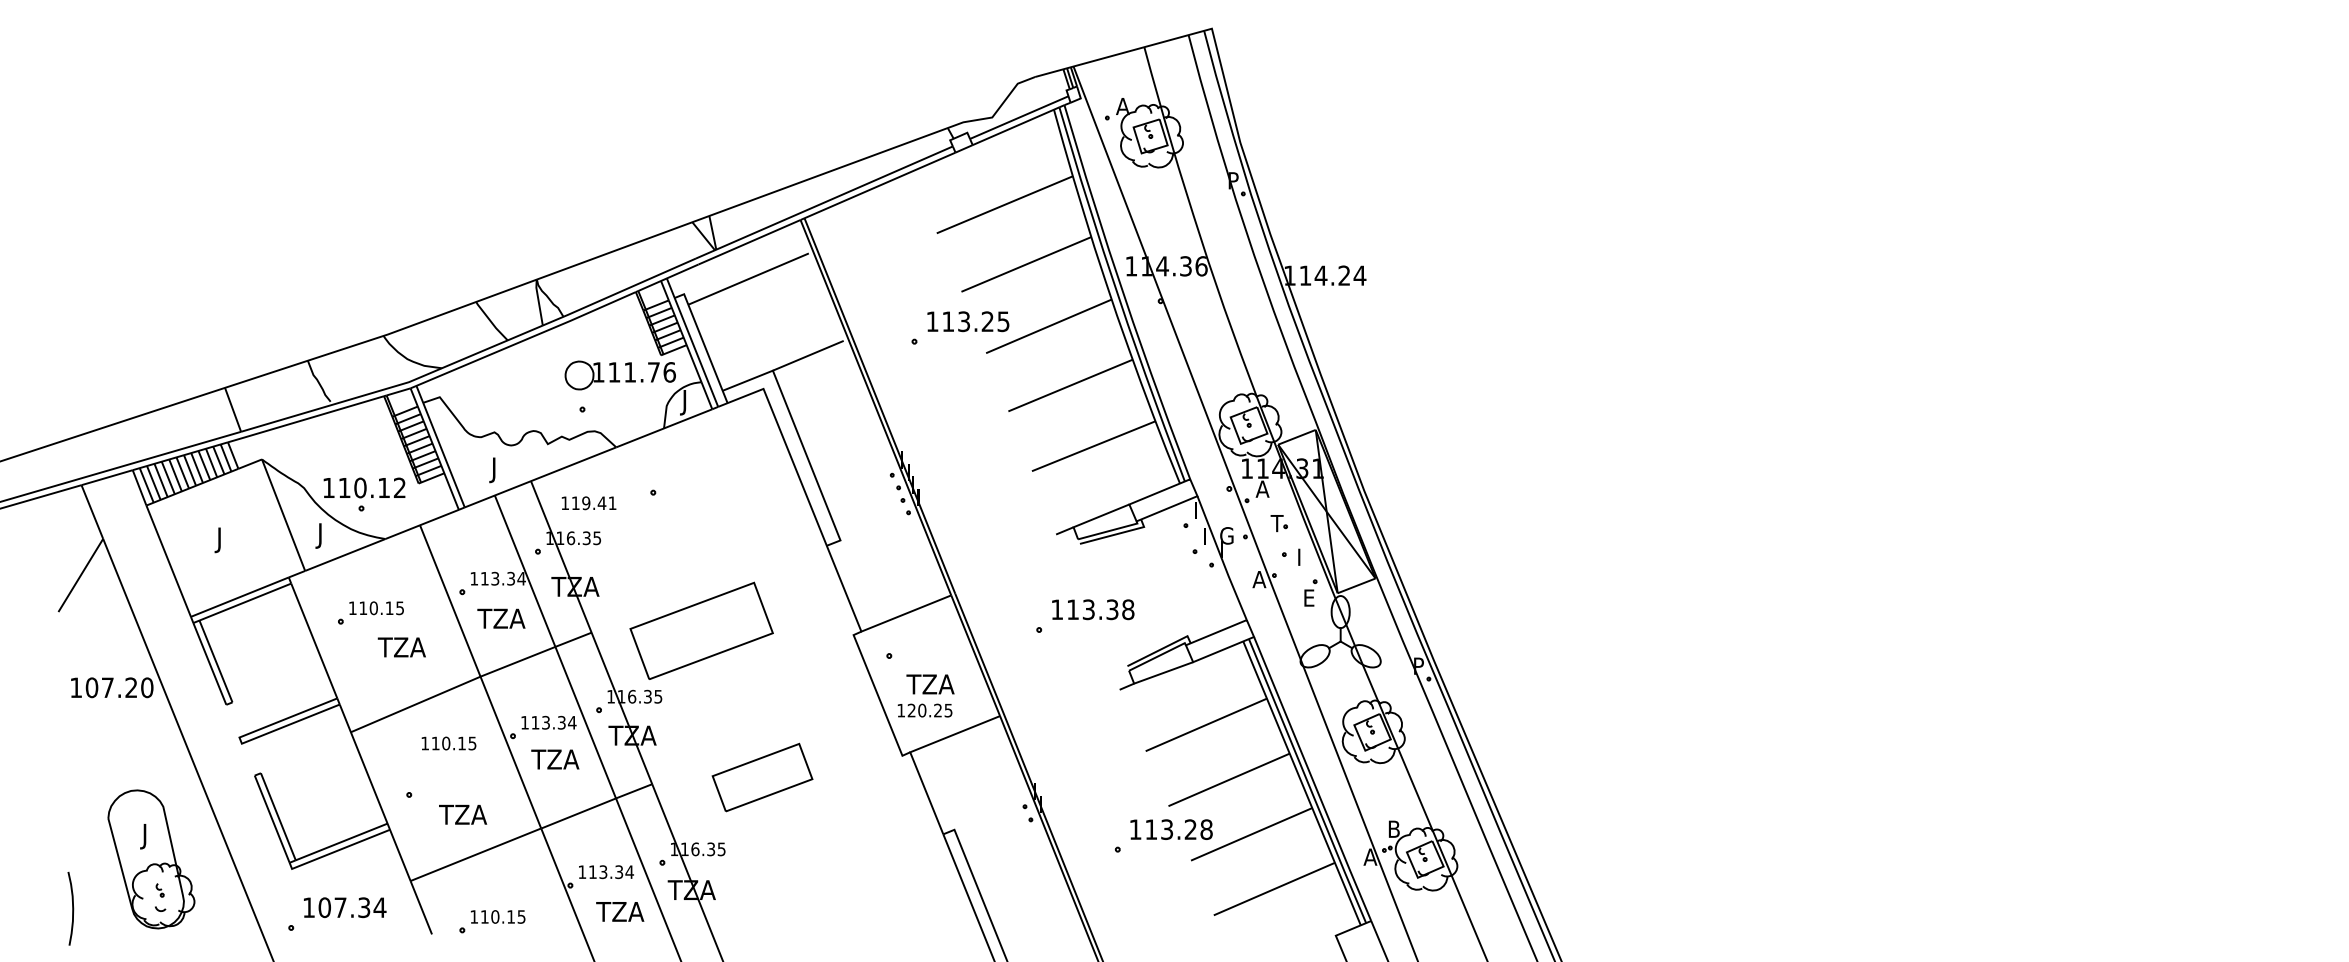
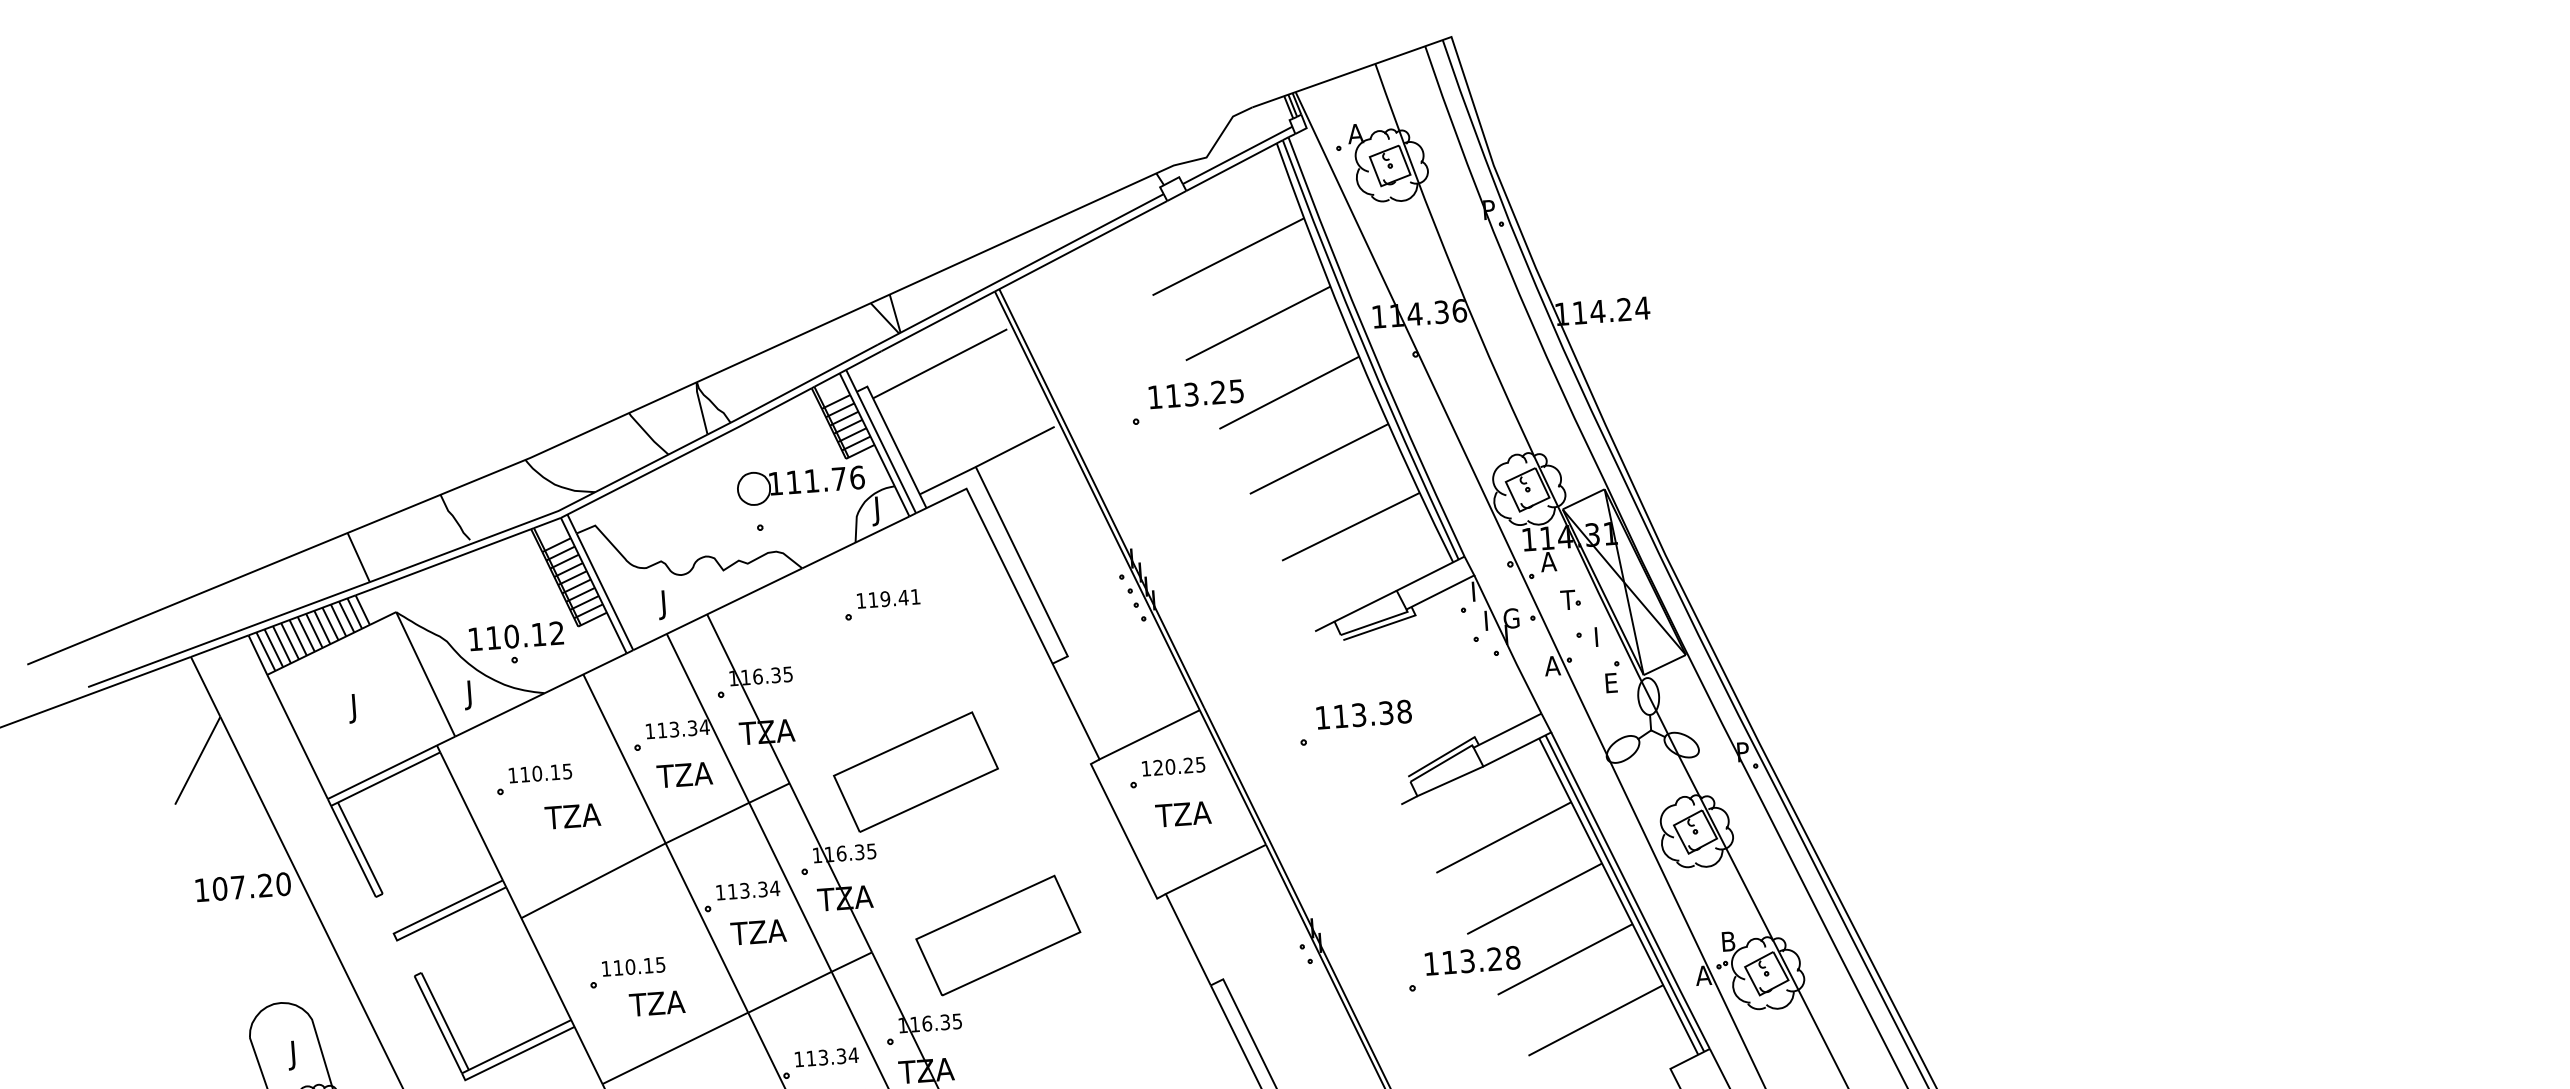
text: (588, 503) -> (888, 599), moved
text: (924, 710) -> (1172, 766), moved
text: (448, 743) -> (633, 966), moved
part: (762, 777) -> (998, 935), size x1.43

